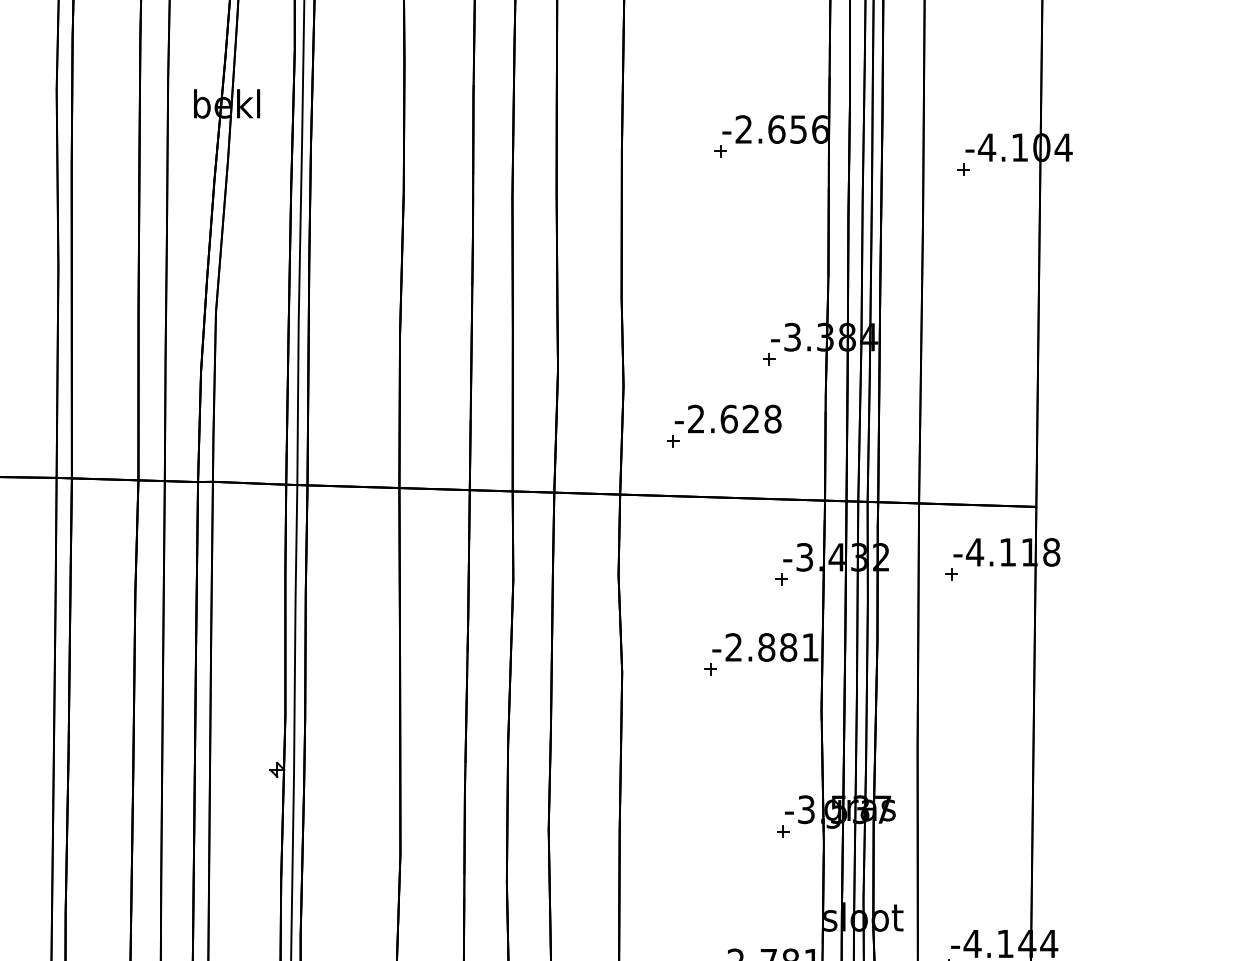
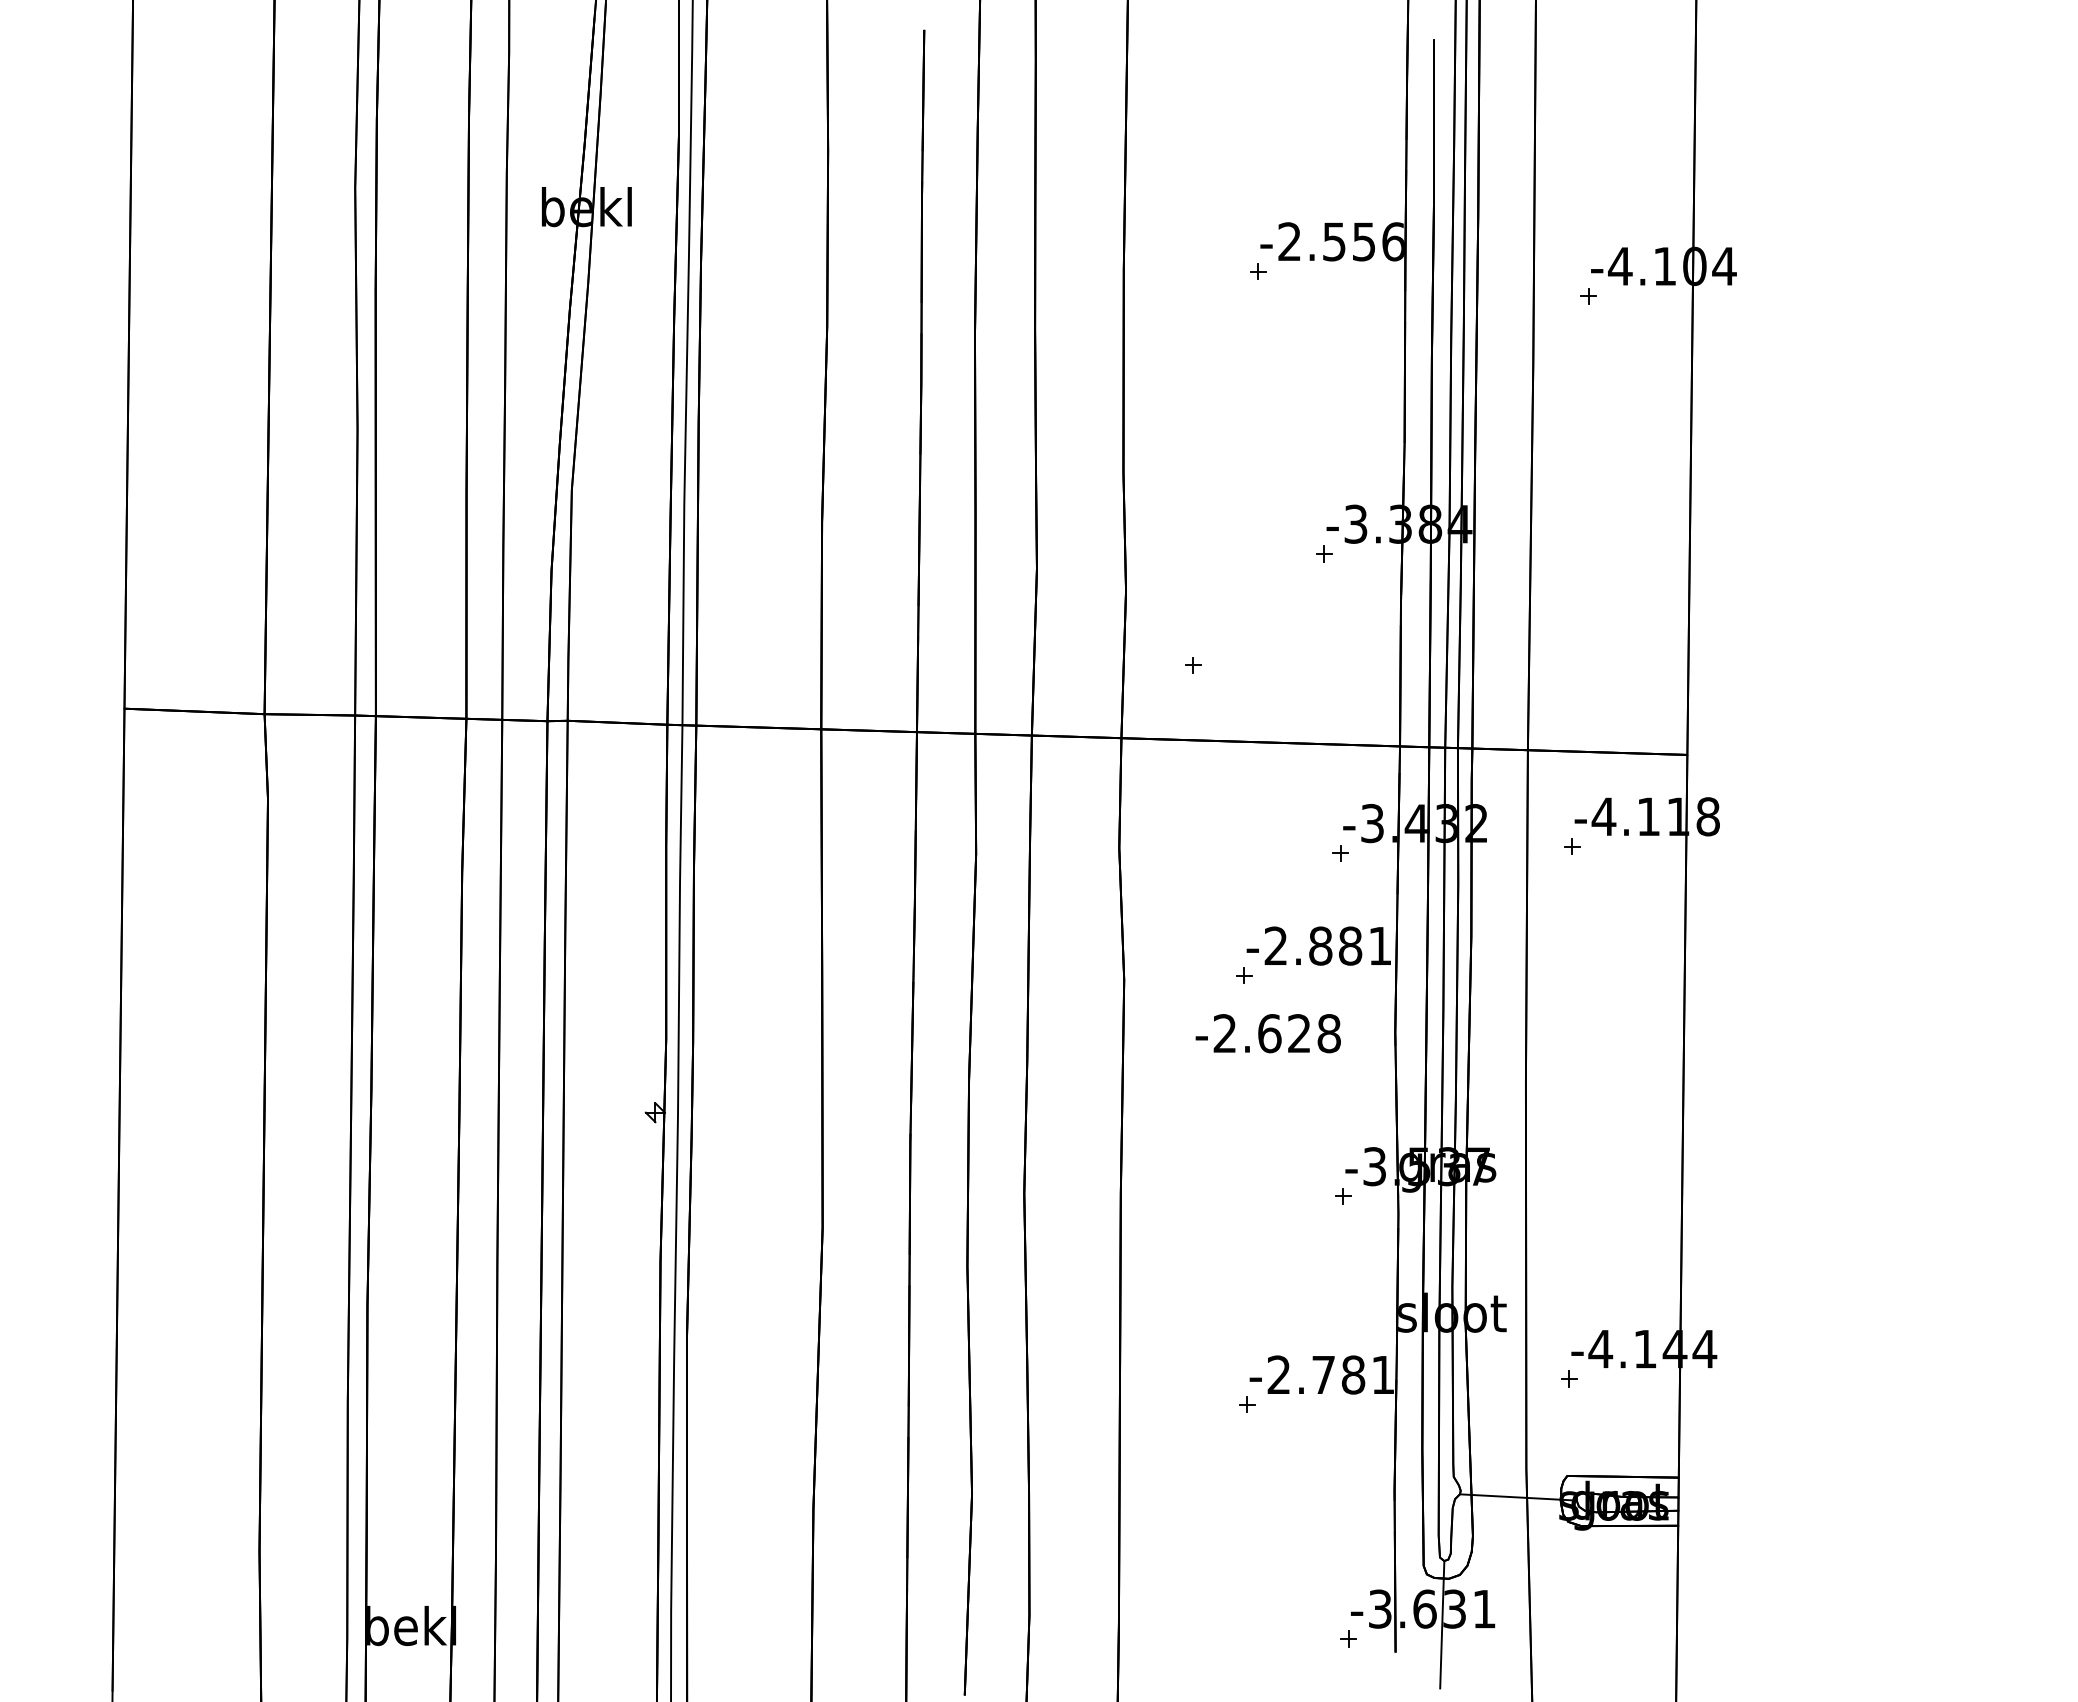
text: (776, 129) -> (1334, 241), -2.656 -> -2.556
text: (727, 419) -> (1267, 1033), moved

